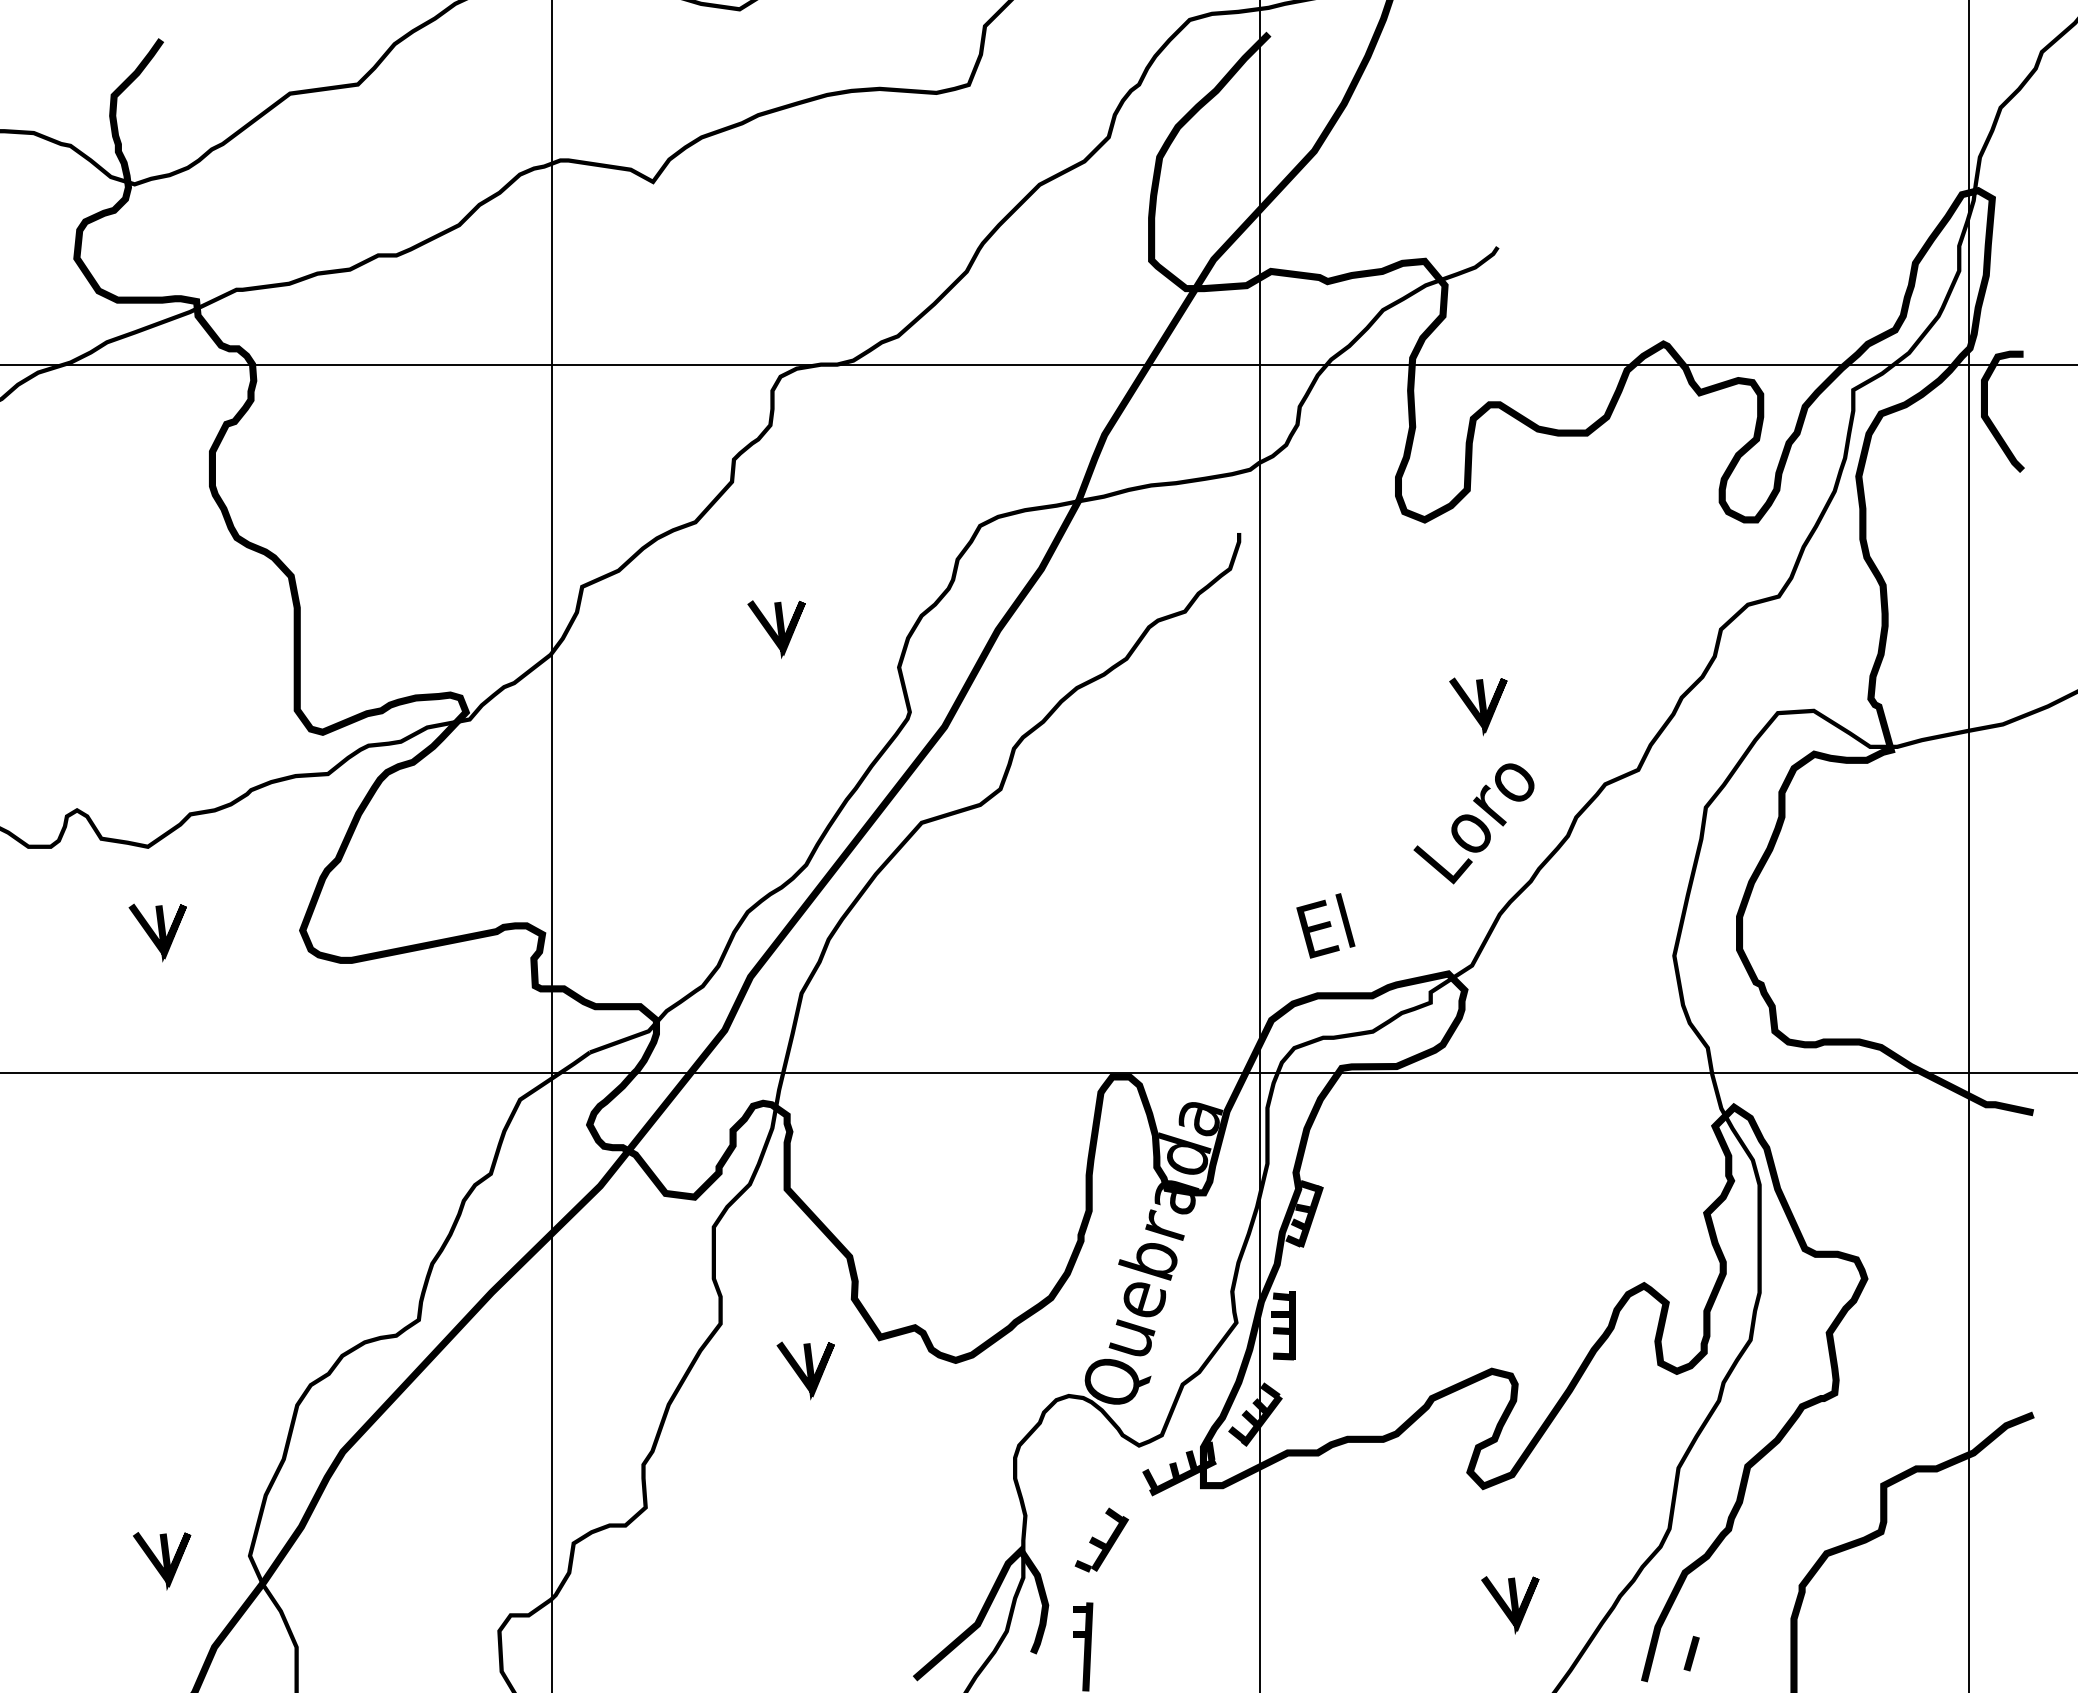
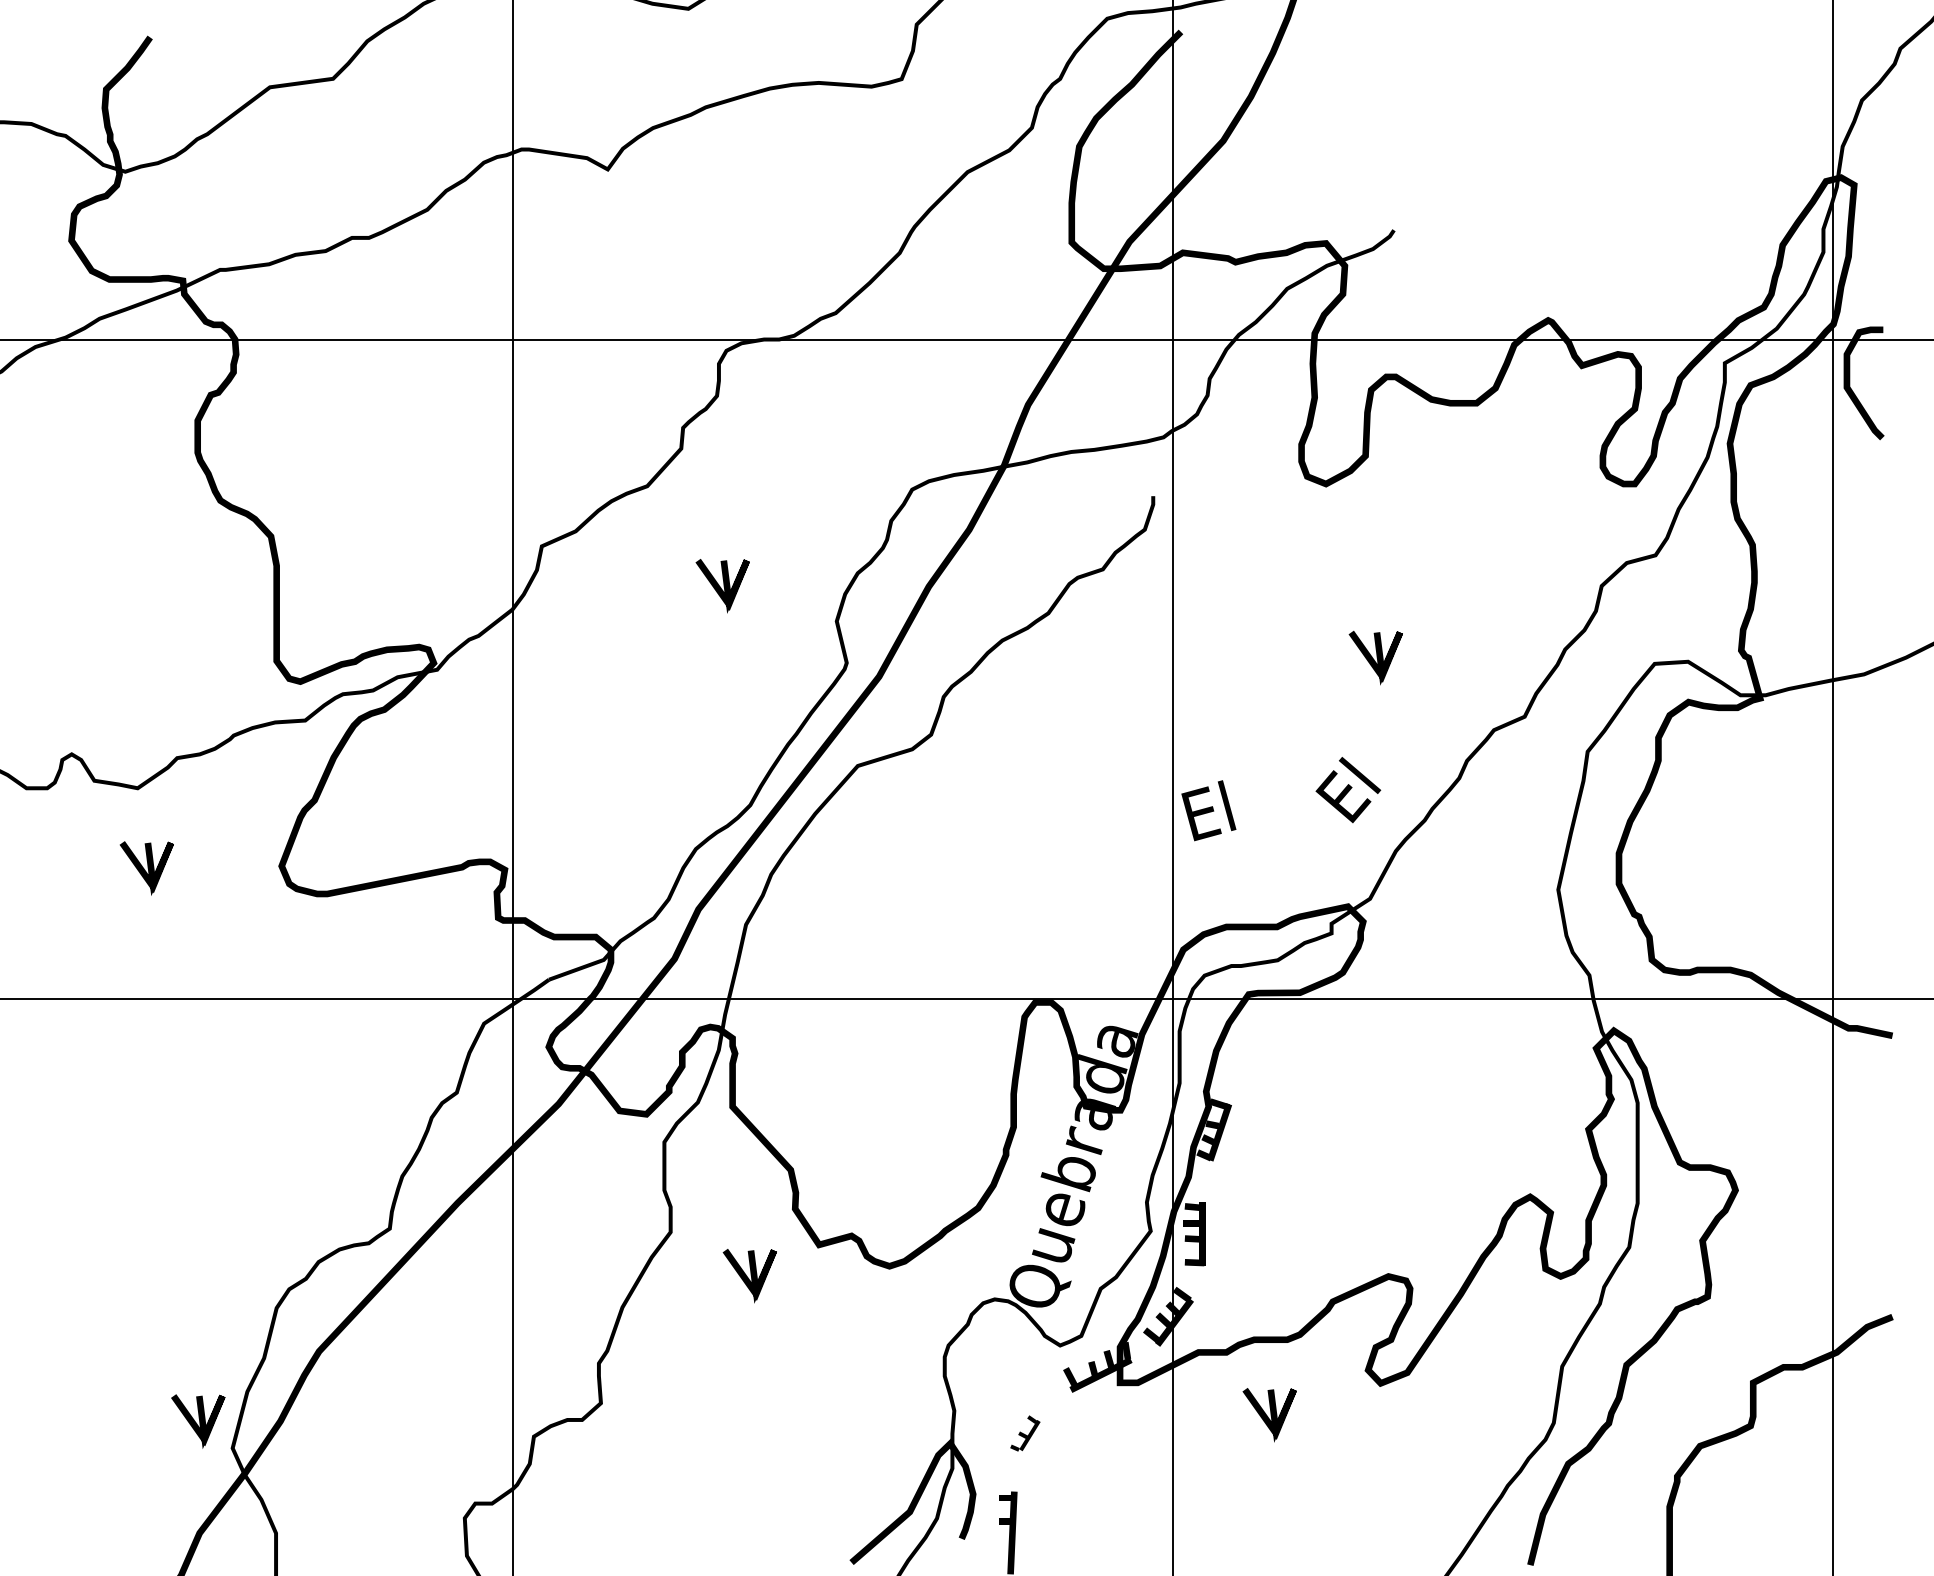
text: (1475, 812) -> (1373, 756), Loro -> El
text: (1325, 925) -> (1208, 810), moved
part: (1101, 1539) -> (1025, 1432), size x0.6
line: (163, 1561) -> (199, 1421), moved
line: (1511, 1605) -> (1270, 1415), moved
line: (1691, 1653) -> (1574, 1539), removed

